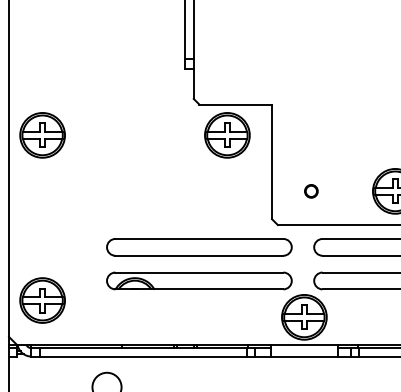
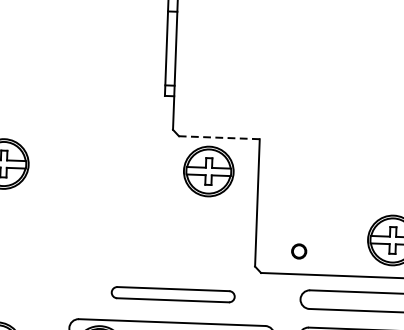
line: (235, 104) -> (219, 137), solid -> dashed
circle: (311, 191) -> (299, 251), moved
part: (199, 247) -> (173, 294), size x0.6

